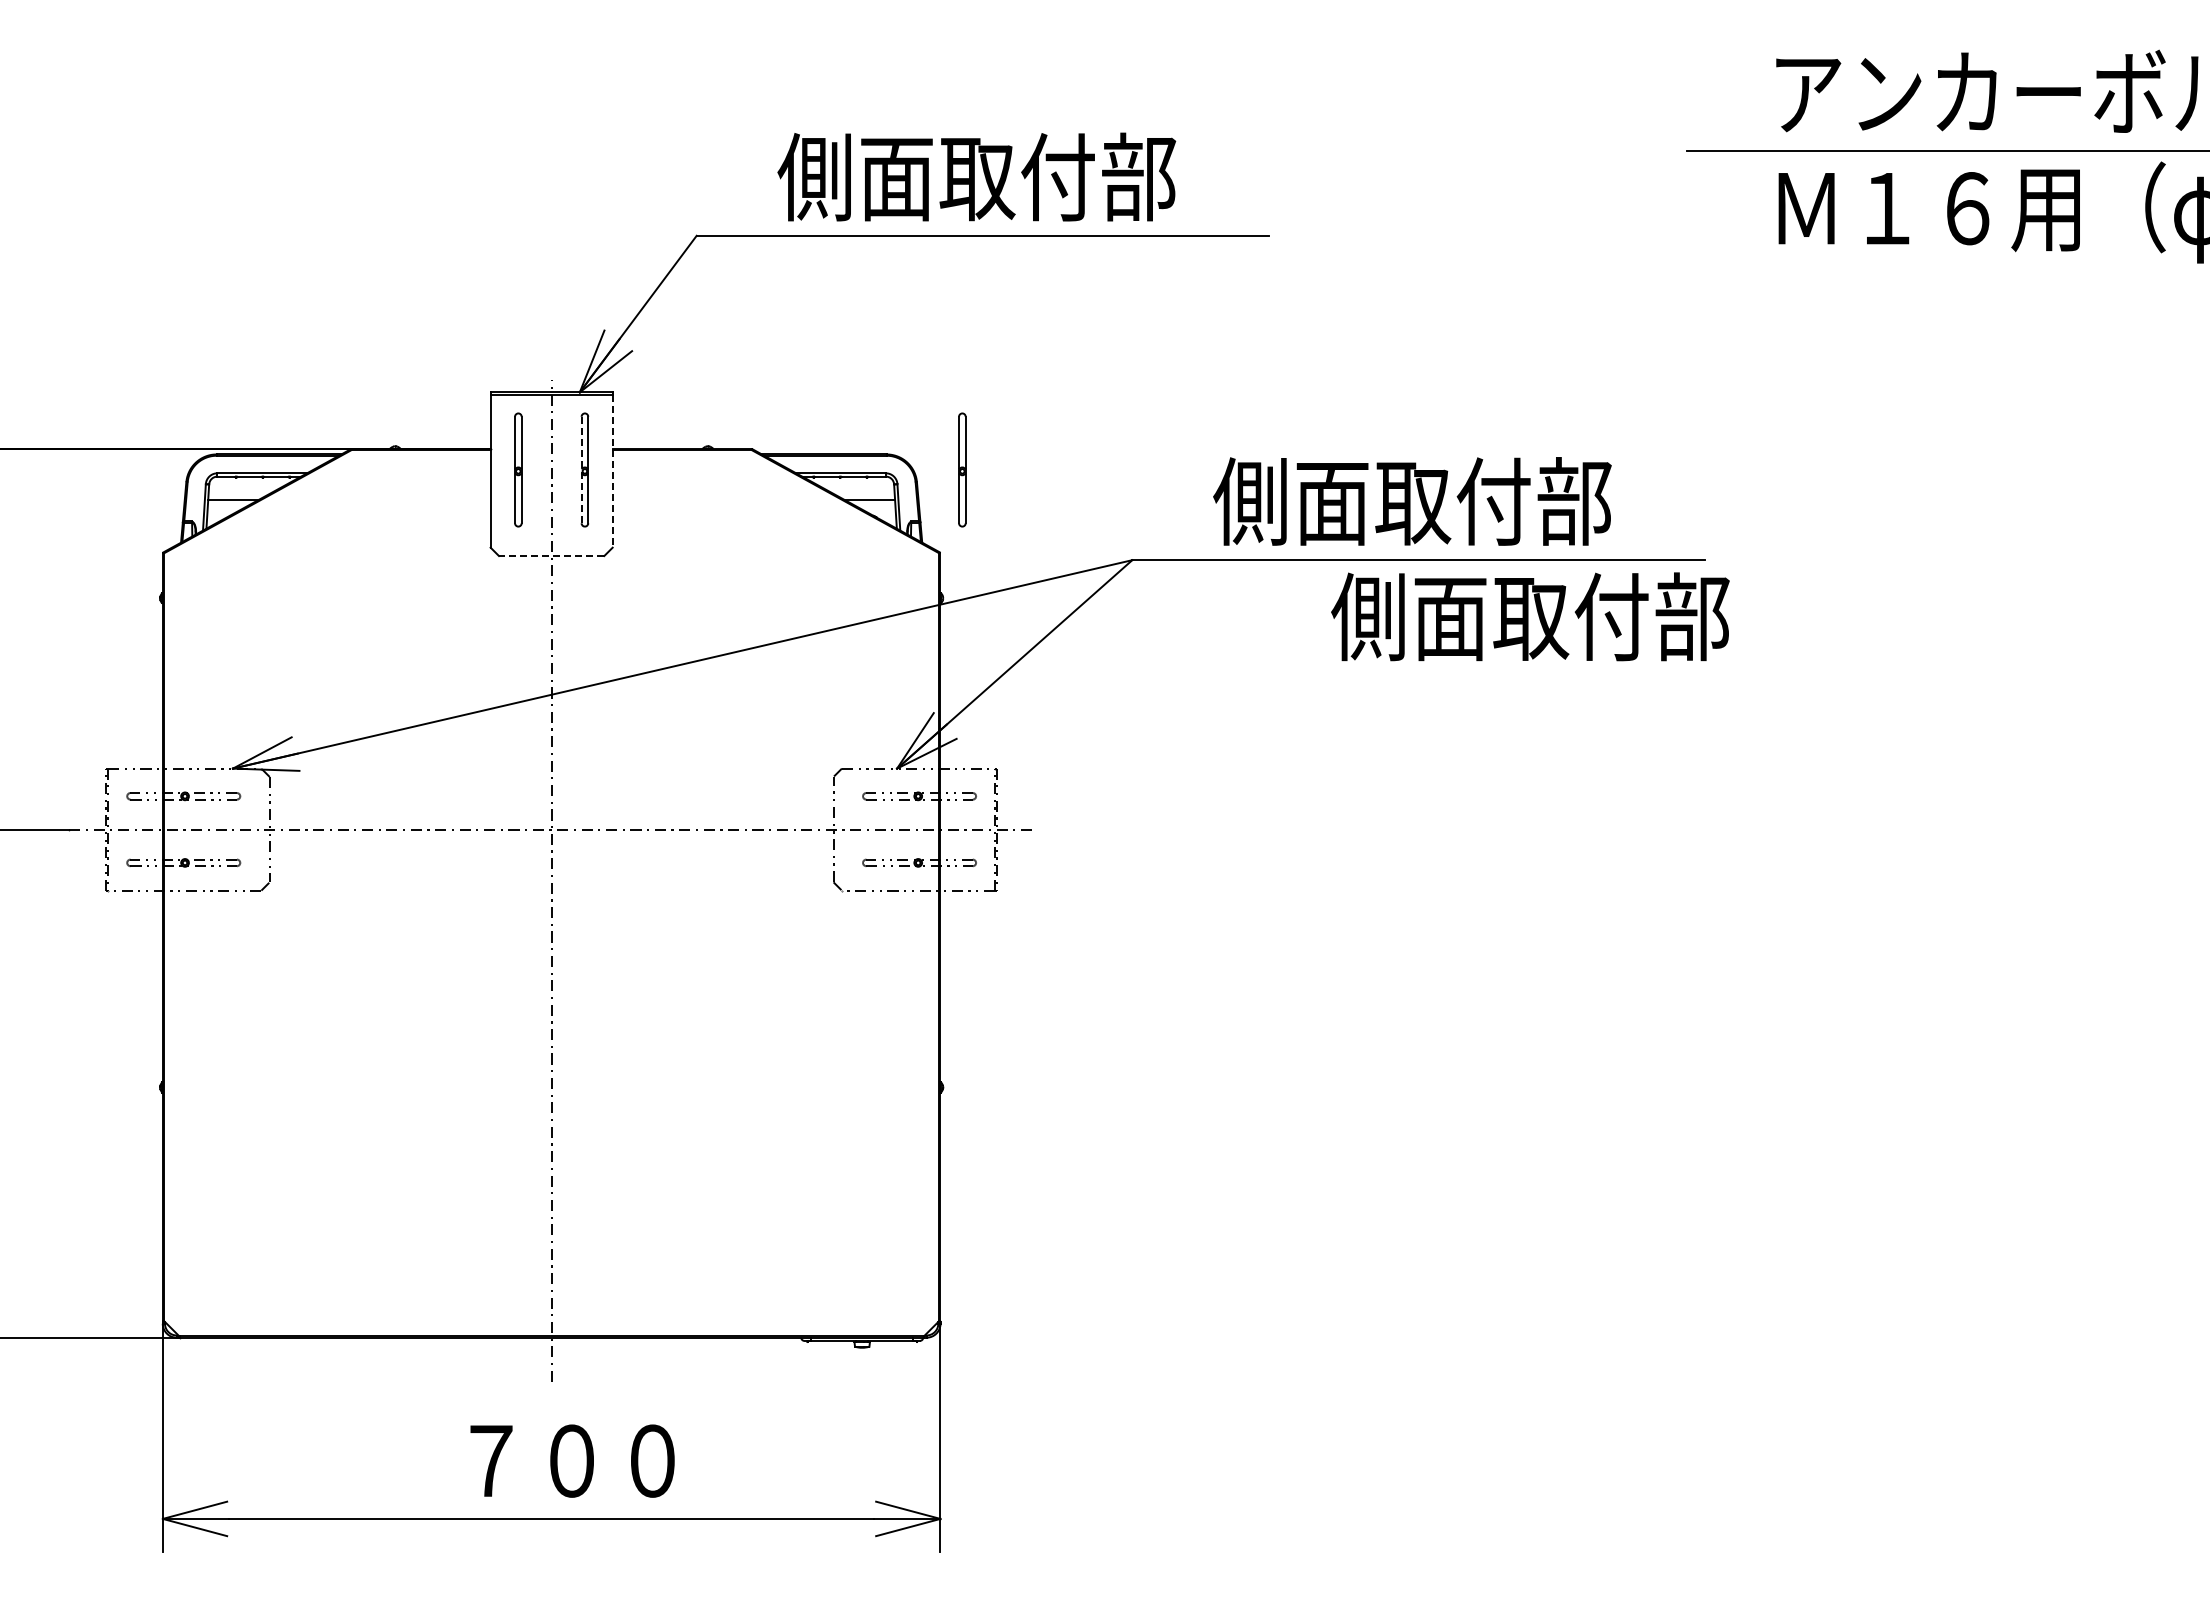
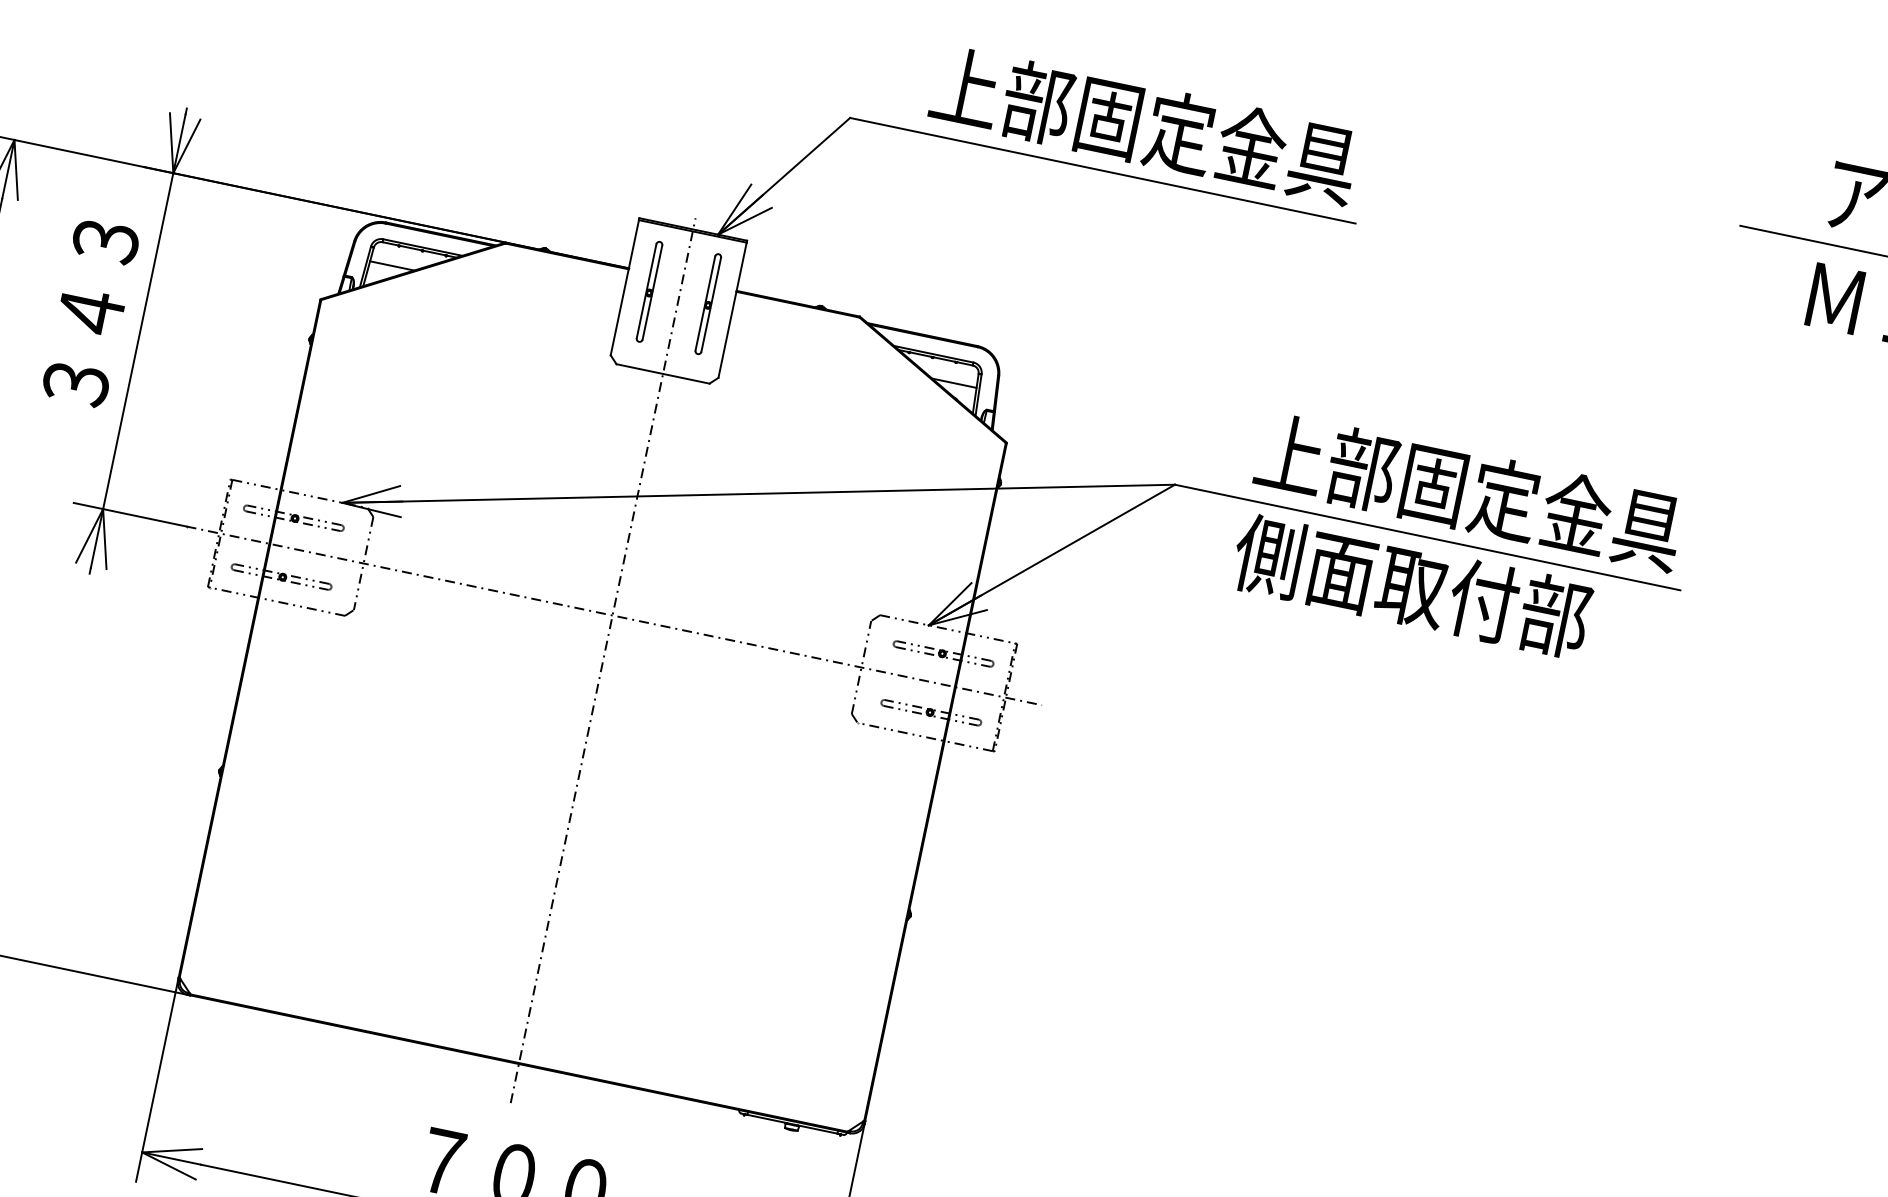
text: (1016, 176) -> (1143, 124), 側面取付部 -> 上部固定金具
part: (962, 469) -> (1041, 373), removed
line: (581, 470) -> (705, 303), dashed -> solid
line: (612, 471) -> (732, 310), dashed -> solid
text: (1452, 500) -> (1468, 491), 側面取付部 -> 上部固定金具
line: (551, 556) -> (662, 374), dashed -> solid
text: (1530, 616) -> (1411, 586), moved

